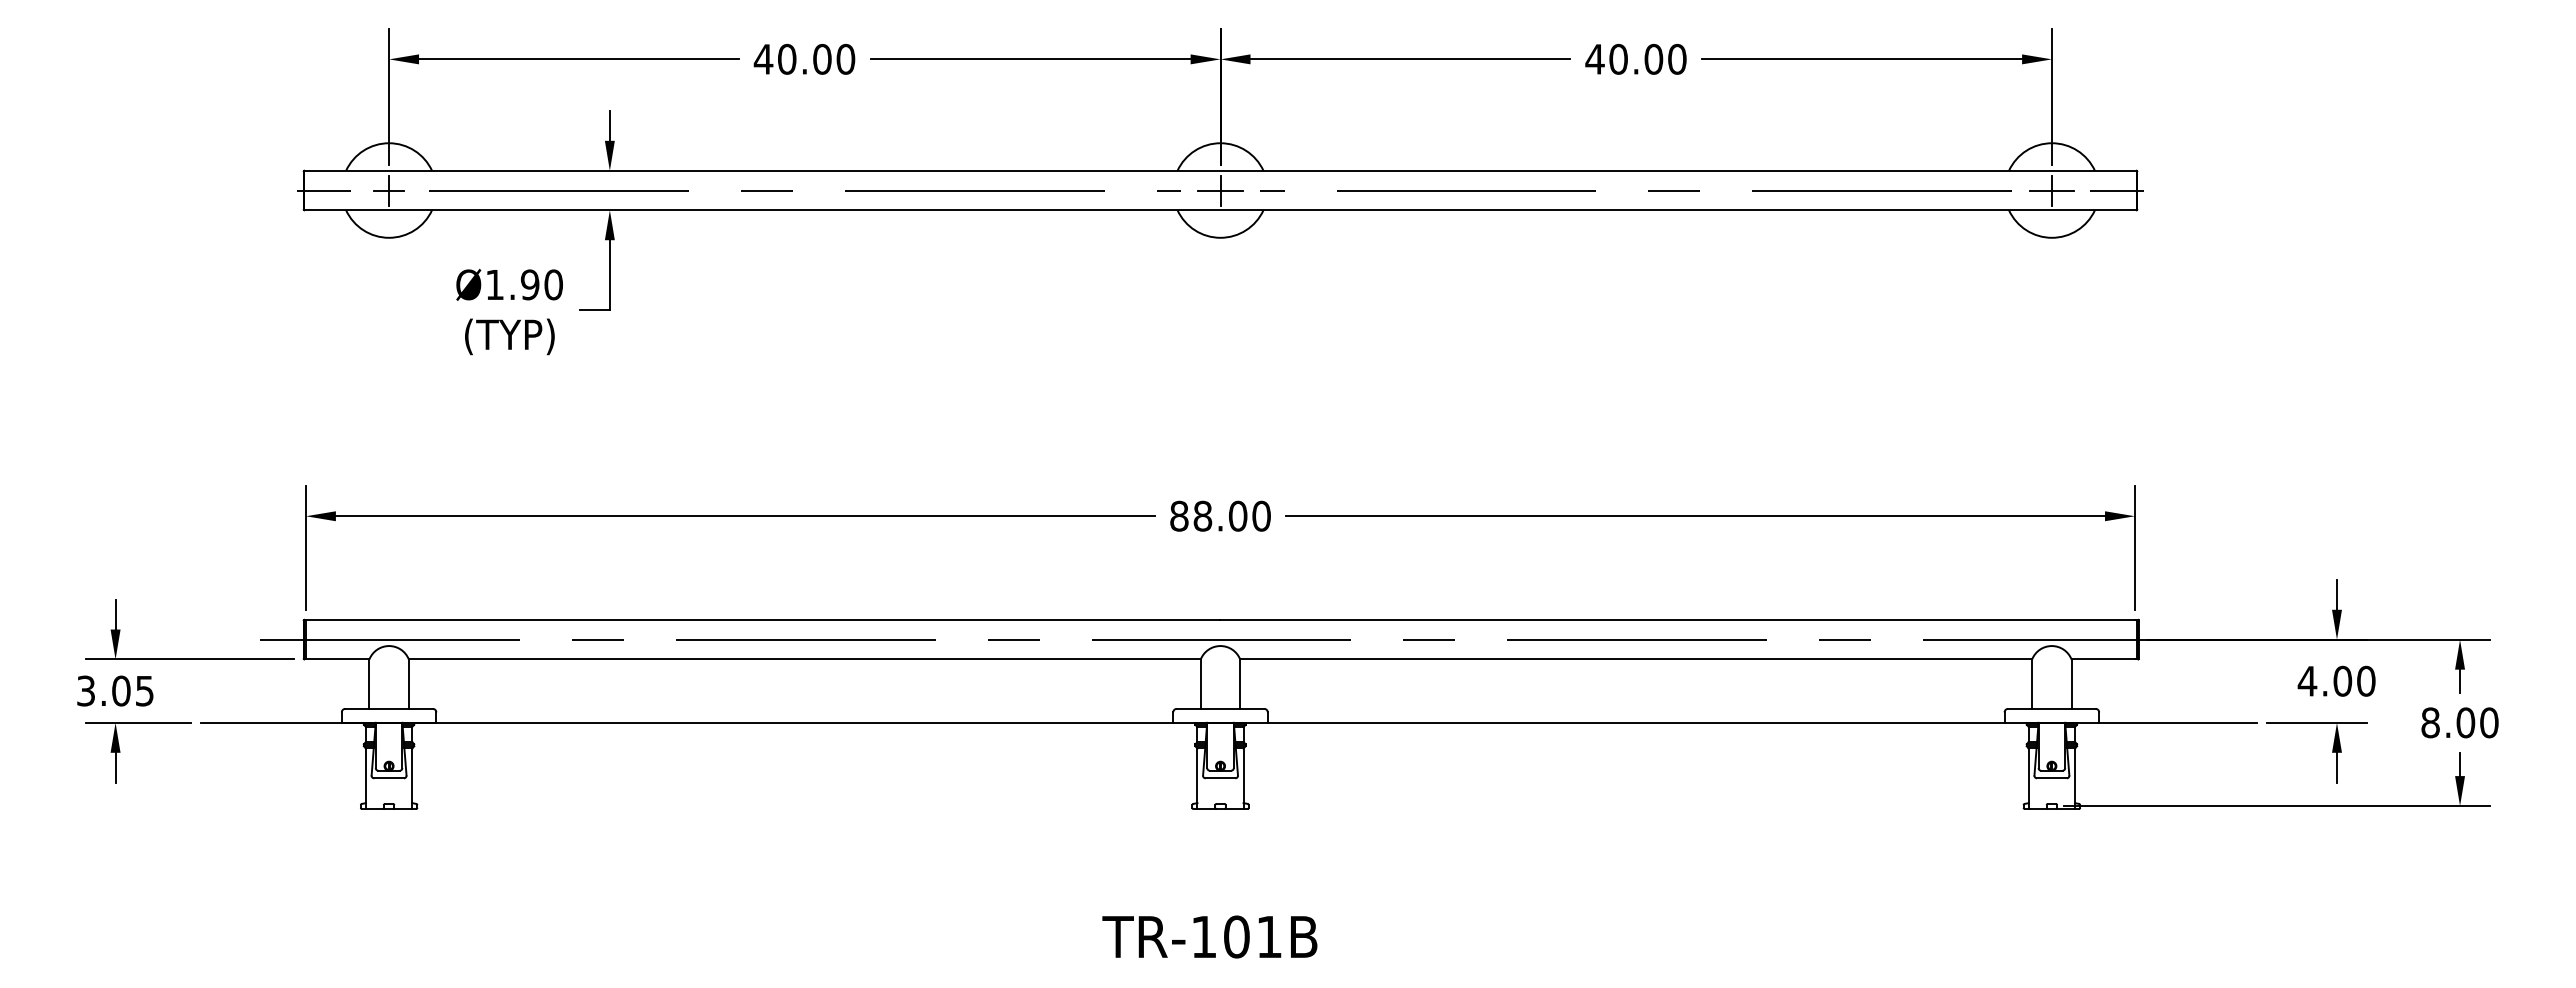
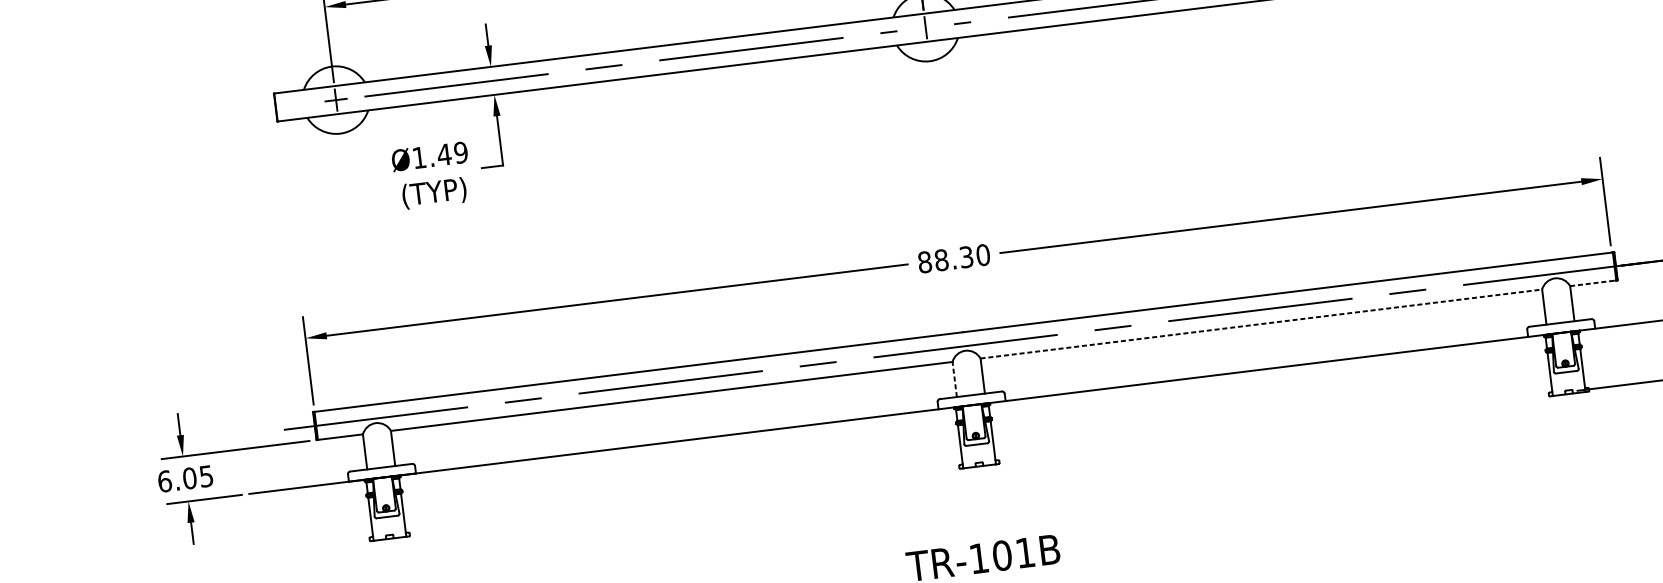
line: (323, 190) -> (289, 105), removed
line: (1220, 190) -> (925, 27), removed
text: (541, 284) -> (452, 153), Ø1.90 -> Ø1.49
text: (1237, 515) -> (966, 256), 88.00 -> 88.30
line: (1636, 659) -> (1261, 324), solid -> dashed
line: (2103, 659) -> (1592, 283), solid -> dashed
line: (1200, 684) -> (954, 379), solid -> dashed
text: (86, 690) -> (165, 481), 3.05 -> 6.05

